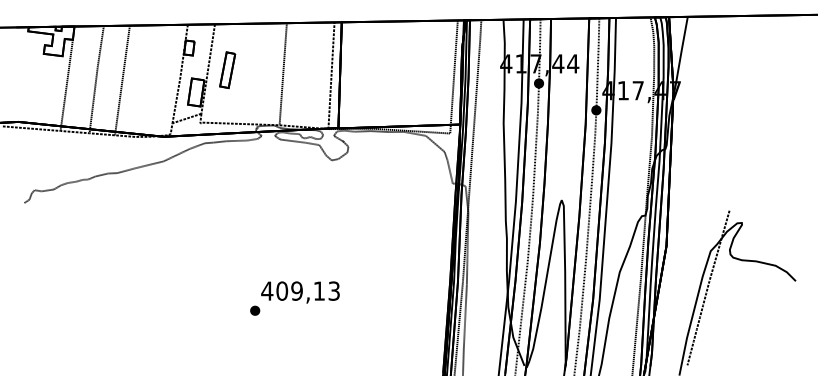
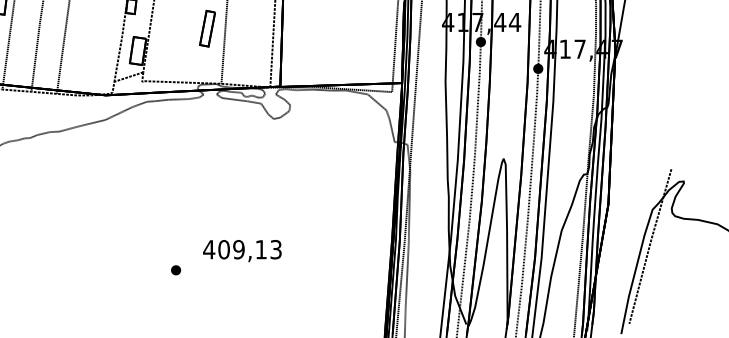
part: (227, 70) -> (207, 29), moved
part: (255, 310) -> (176, 270), moved

